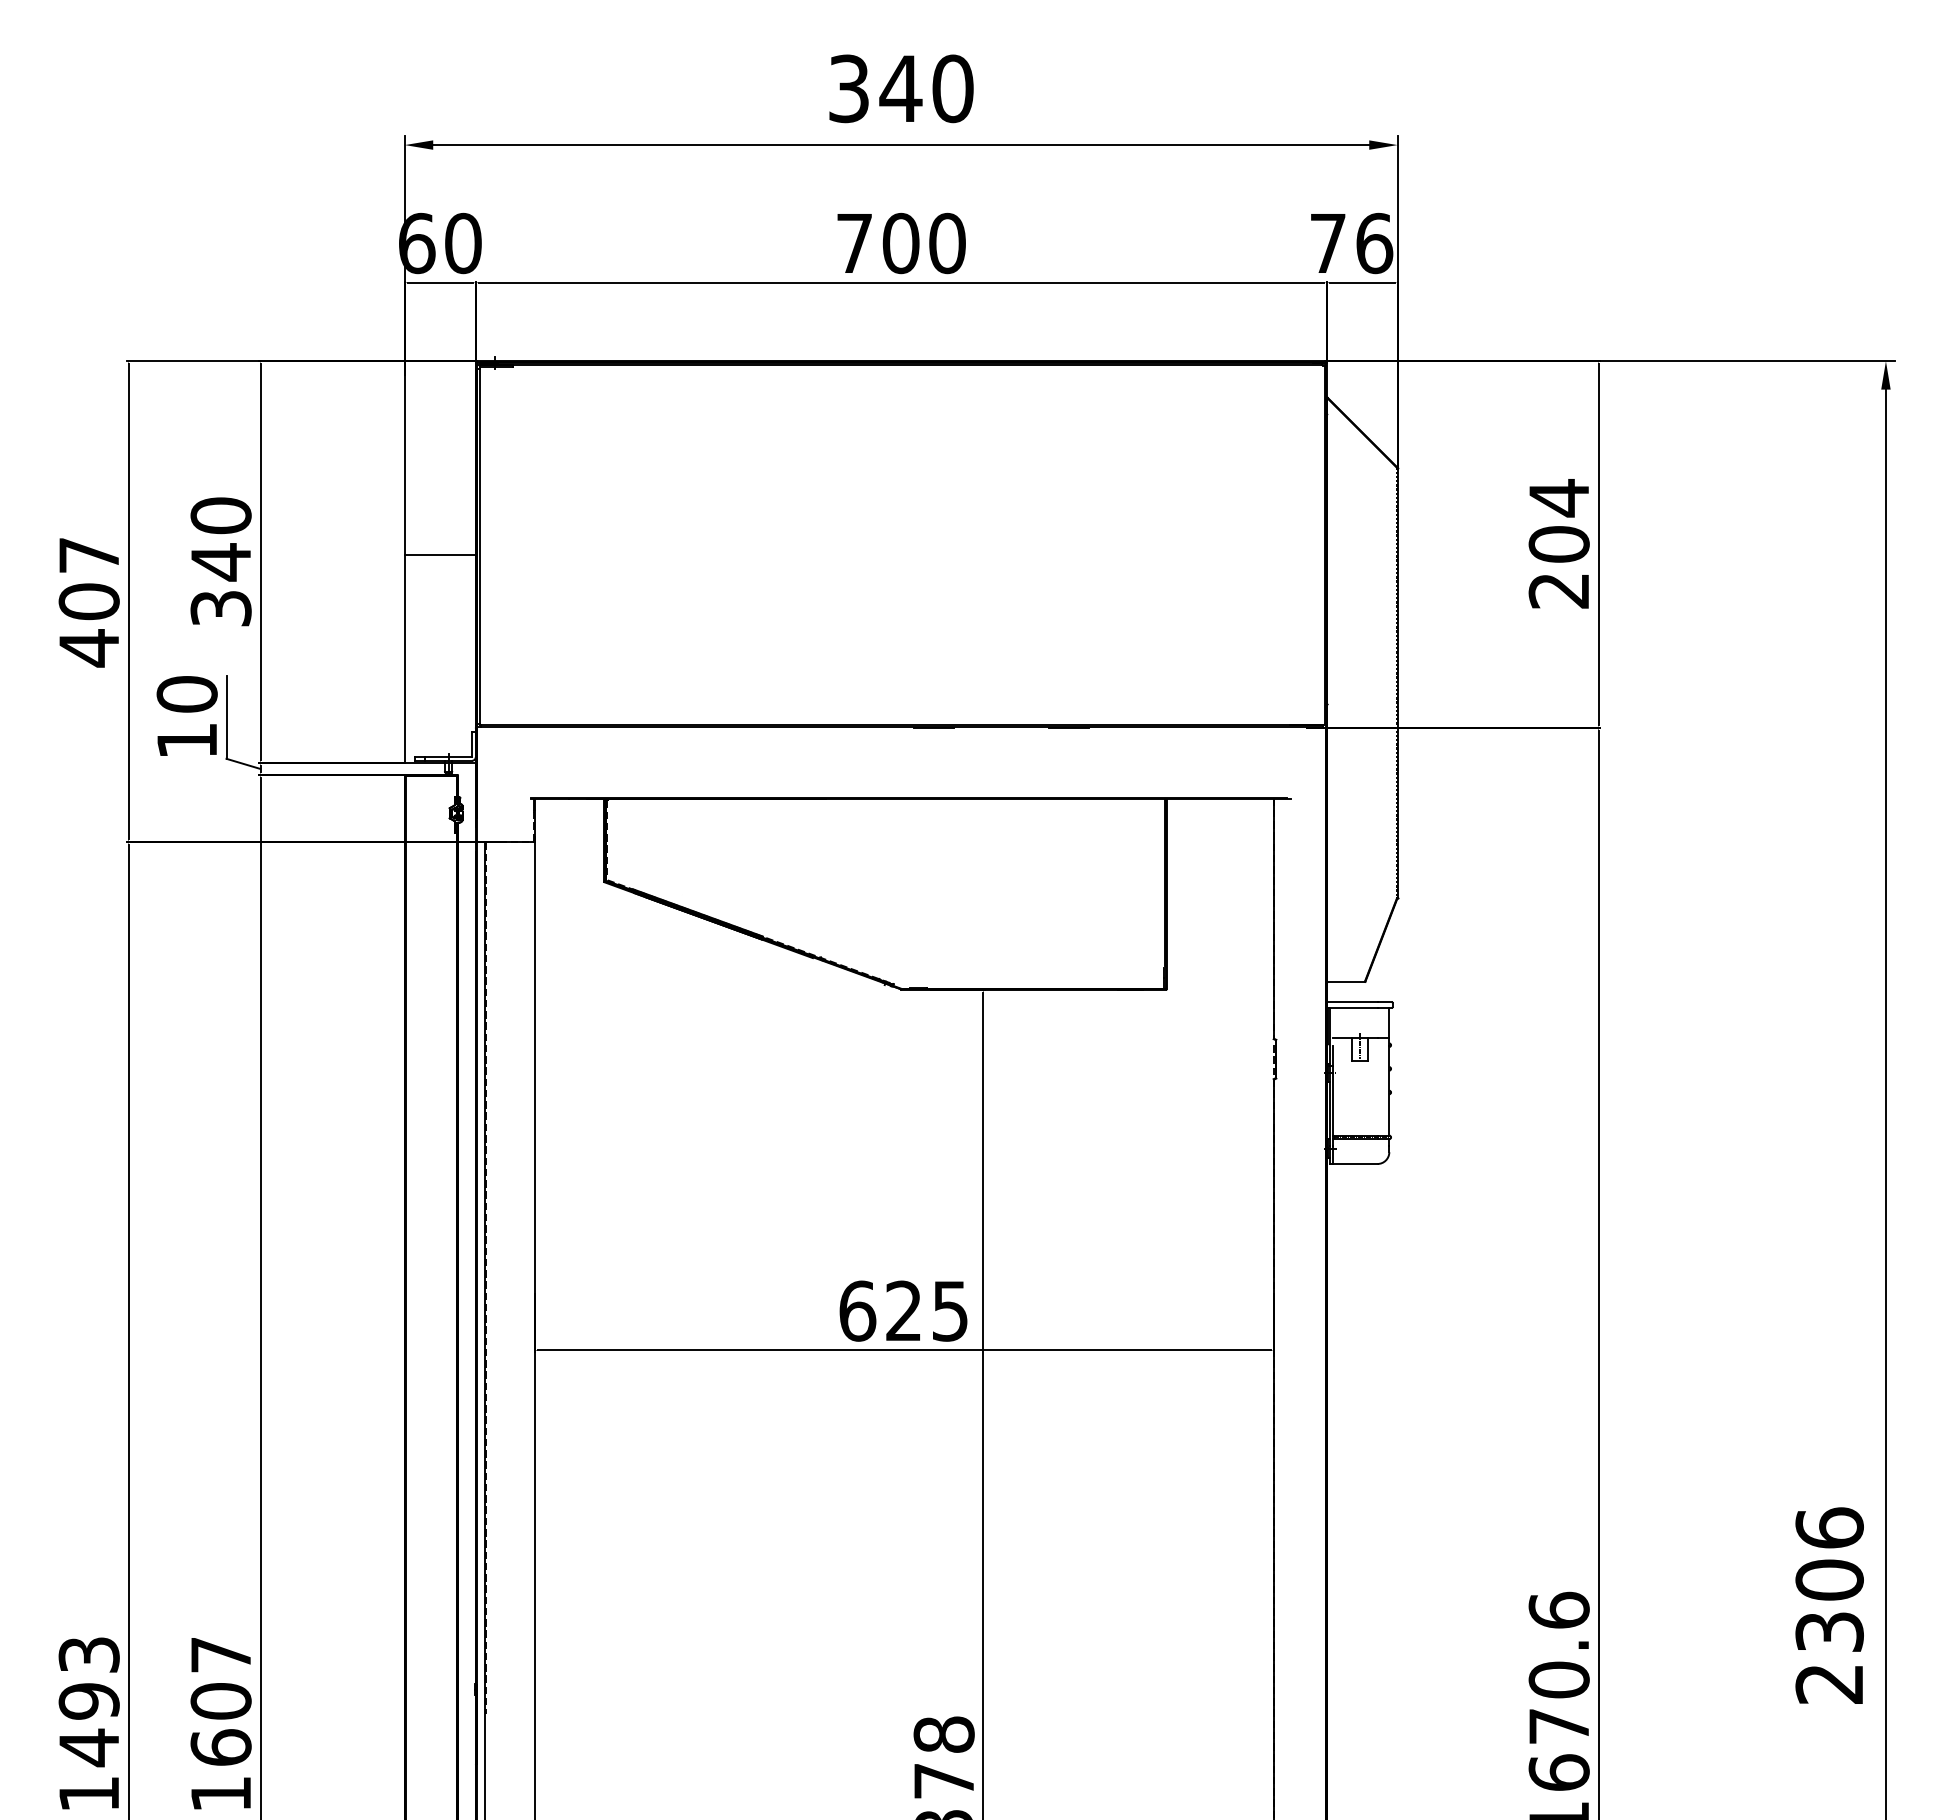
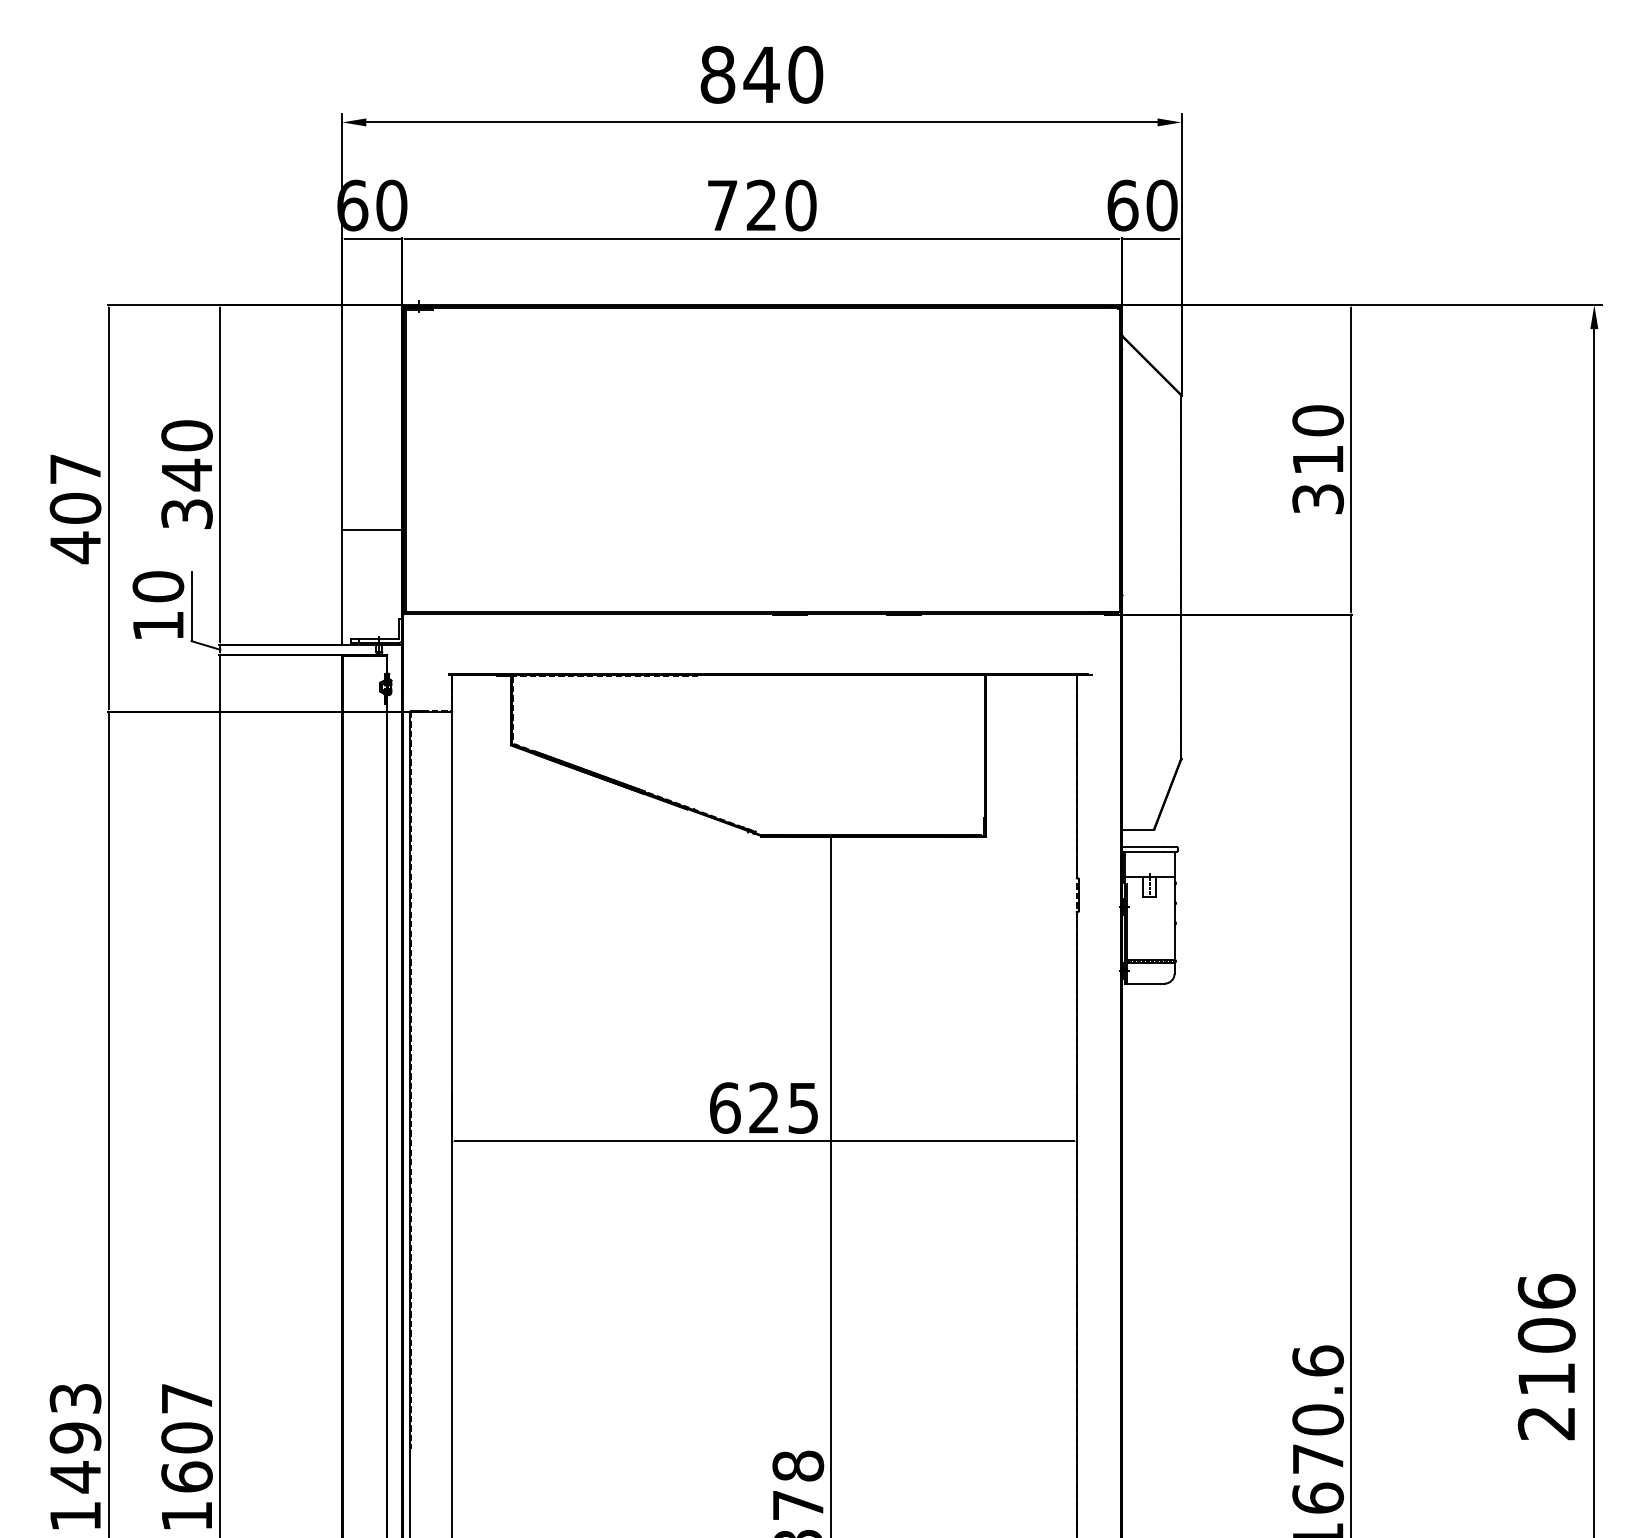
text: (848, 88) -> (717, 74), 340 -> 840
text: (900, 243) -> (761, 205), 700 -> 720
text: (1351, 243) -> (1142, 205), 76 -> 60
text: (1558, 543) -> (1317, 459), 204 -> 310
line: (439, 555) -> (371, 530), moved
text: (1829, 1631) -> (1546, 1378), 2306 -> 2106

